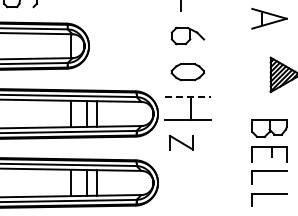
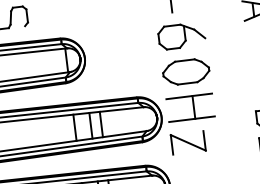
part: (187, 35) -> (181, 35), size x1.43
part: (187, 71) -> (185, 71), size x1.43
line: (187, 96) -> (188, 96), dashed -> solid
part: (181, 142) -> (188, 142), size x1.43

